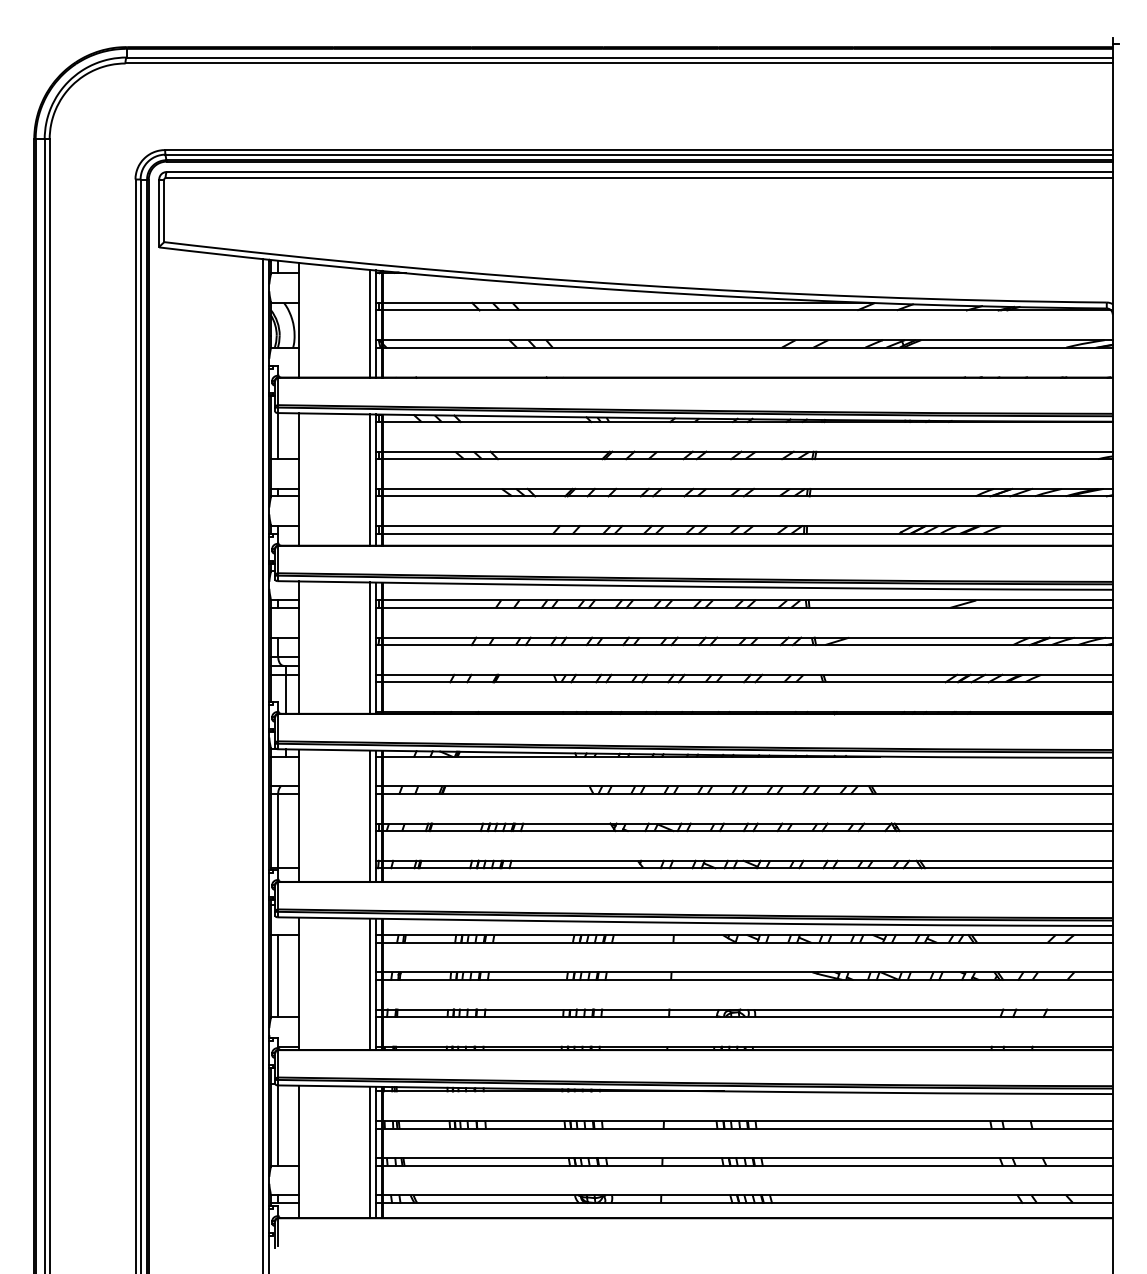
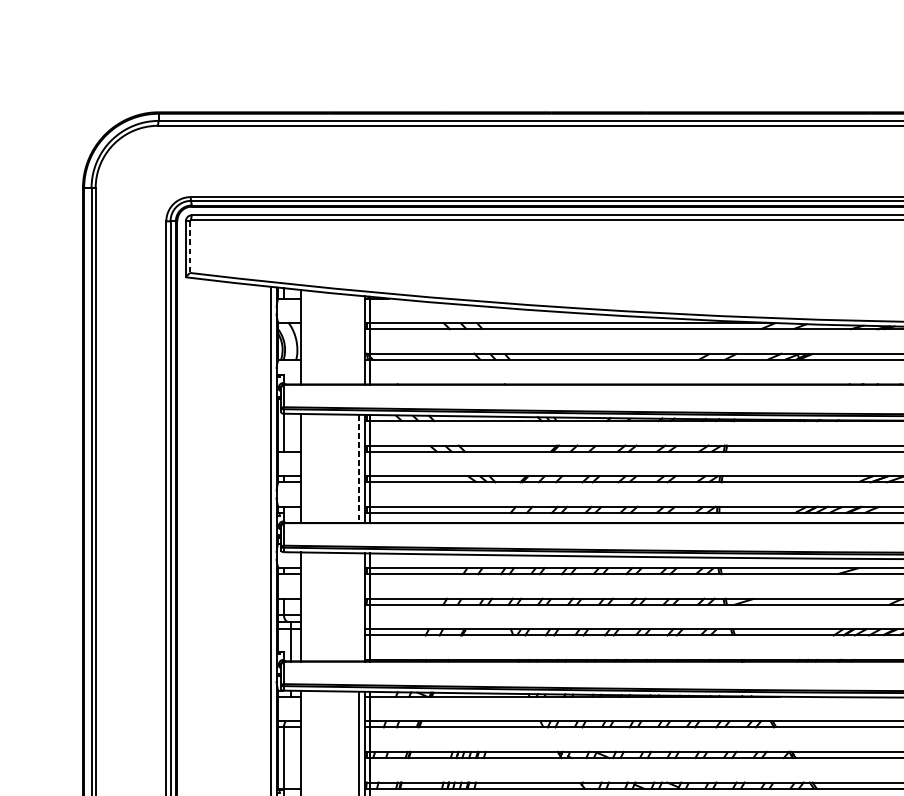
line: (164, 211) -> (190, 247), solid -> dashed
line: (369, 323) -> (359, 339), removed
line: (369, 480) -> (359, 469), solid -> dashed
line: (369, 647) -> (359, 606), removed

